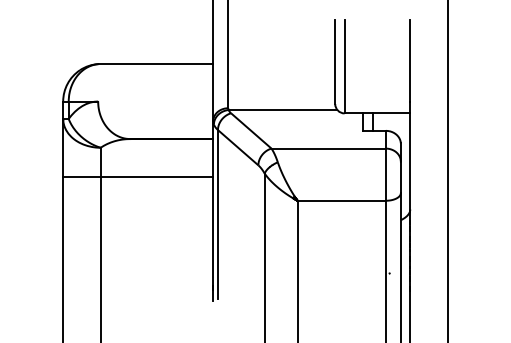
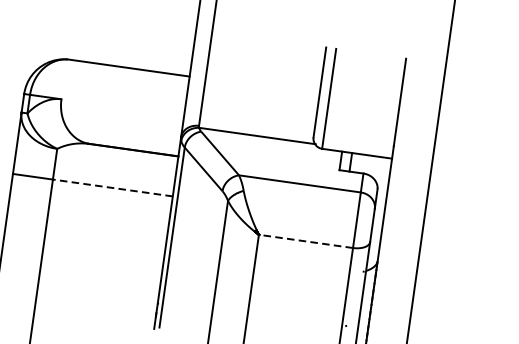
line: (156, 176) -> (112, 187), solid -> dashed
line: (341, 200) -> (305, 241), solid -> dashed

